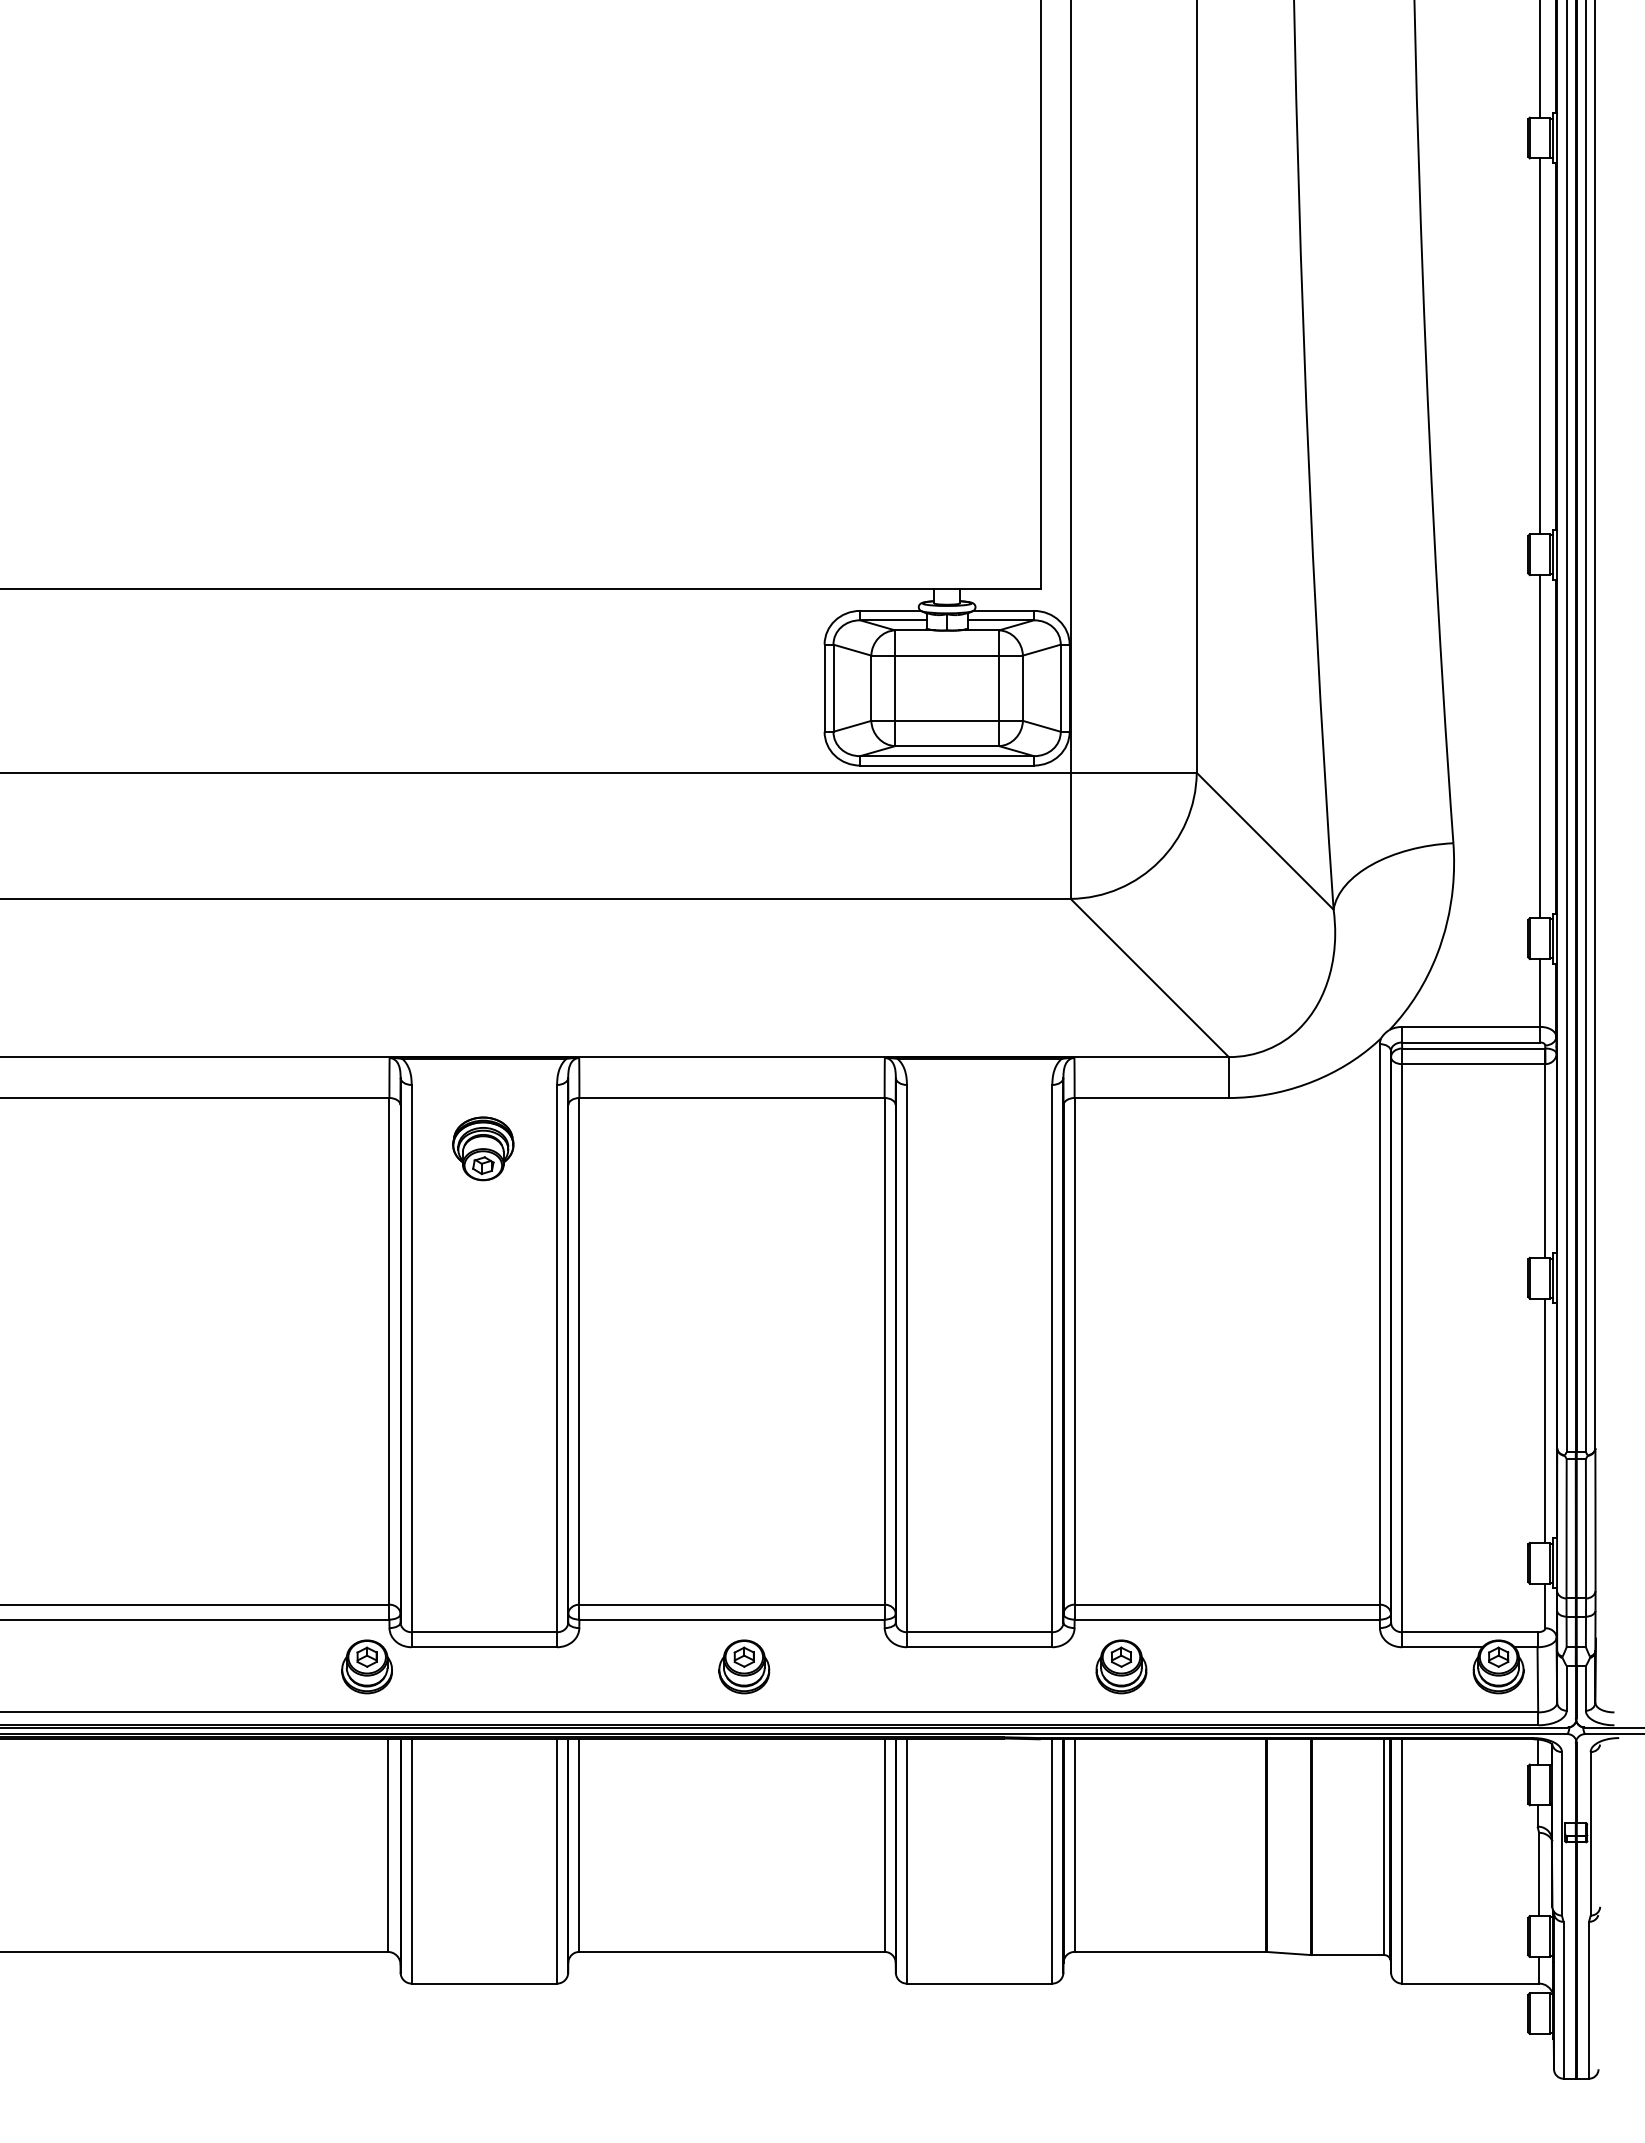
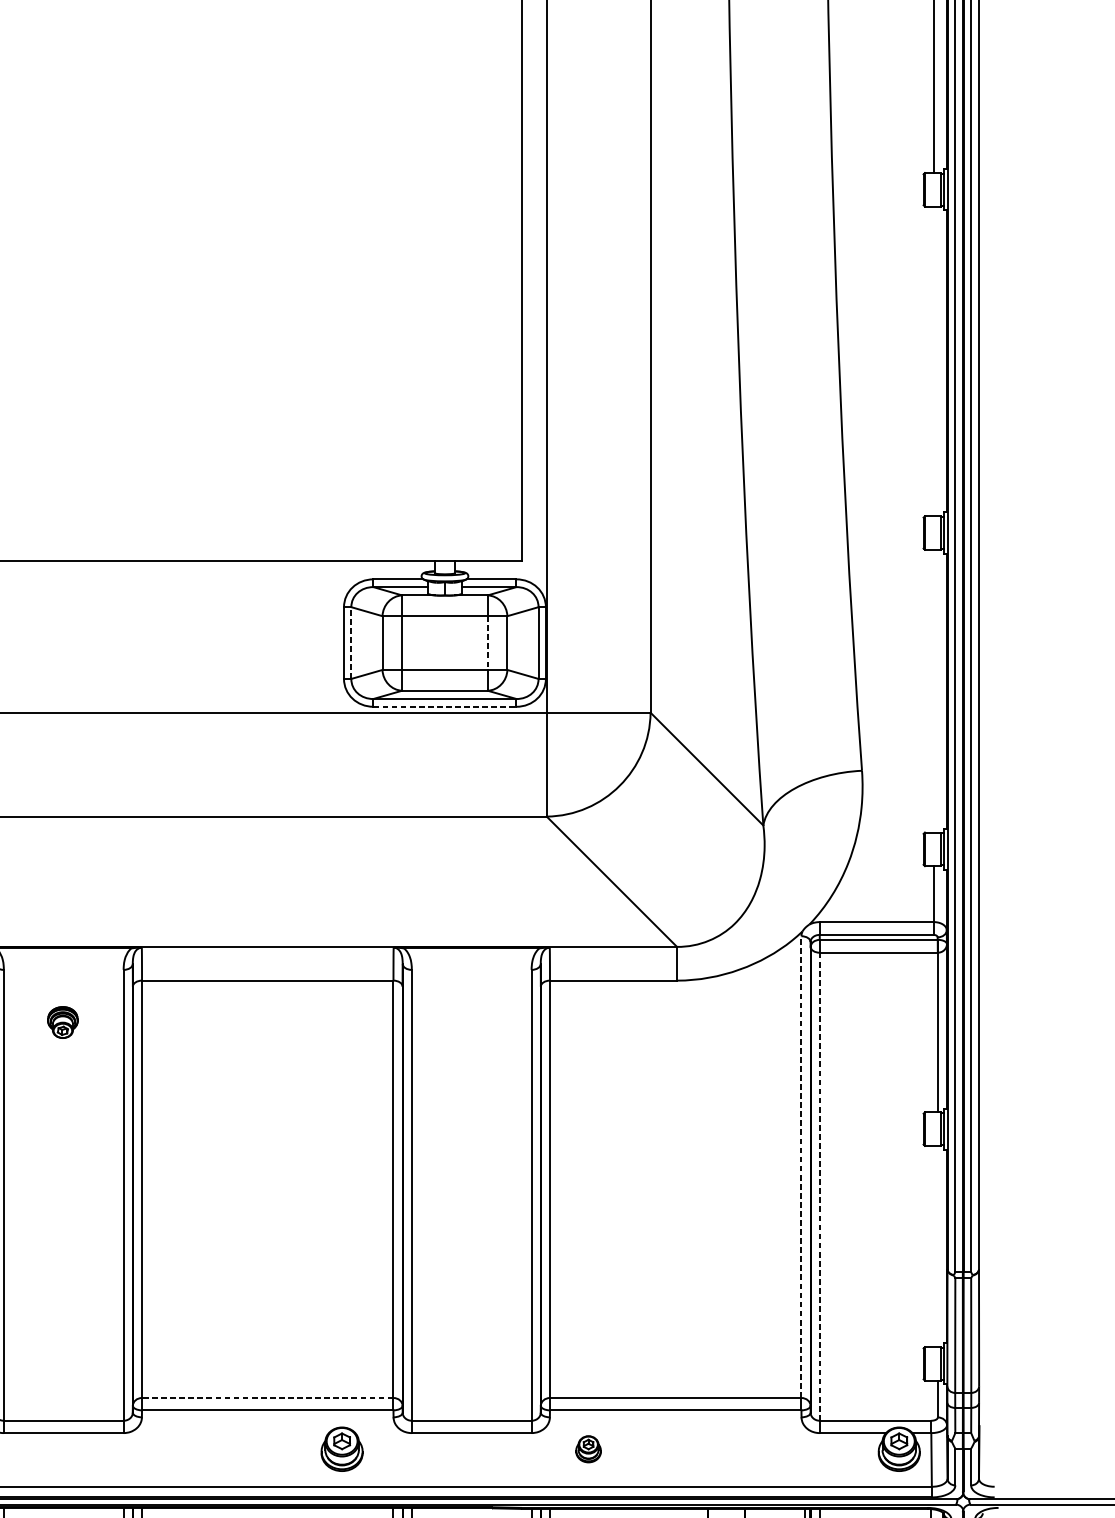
line: (1540, 346) -> (933, 361), removed
line: (833, 688) -> (351, 643), solid -> dashed
line: (999, 688) -> (488, 643), solid -> dashed
line: (1540, 746) -> (933, 691), removed
line: (947, 765) -> (445, 706), solid -> dashed
part: (483, 1148) -> (63, 1022), size x0.6
line: (1379, 1323) -> (801, 1166), solid -> dashed
line: (1402, 1348) -> (820, 1186), solid -> dashed
line: (1545, 1420) -> (937, 1246), removed
line: (732, 1604) -> (268, 1397), solid -> dashed
part: (744, 1666) -> (342, 1448), moved
part: (1121, 1666) -> (588, 1448), size x0.6

